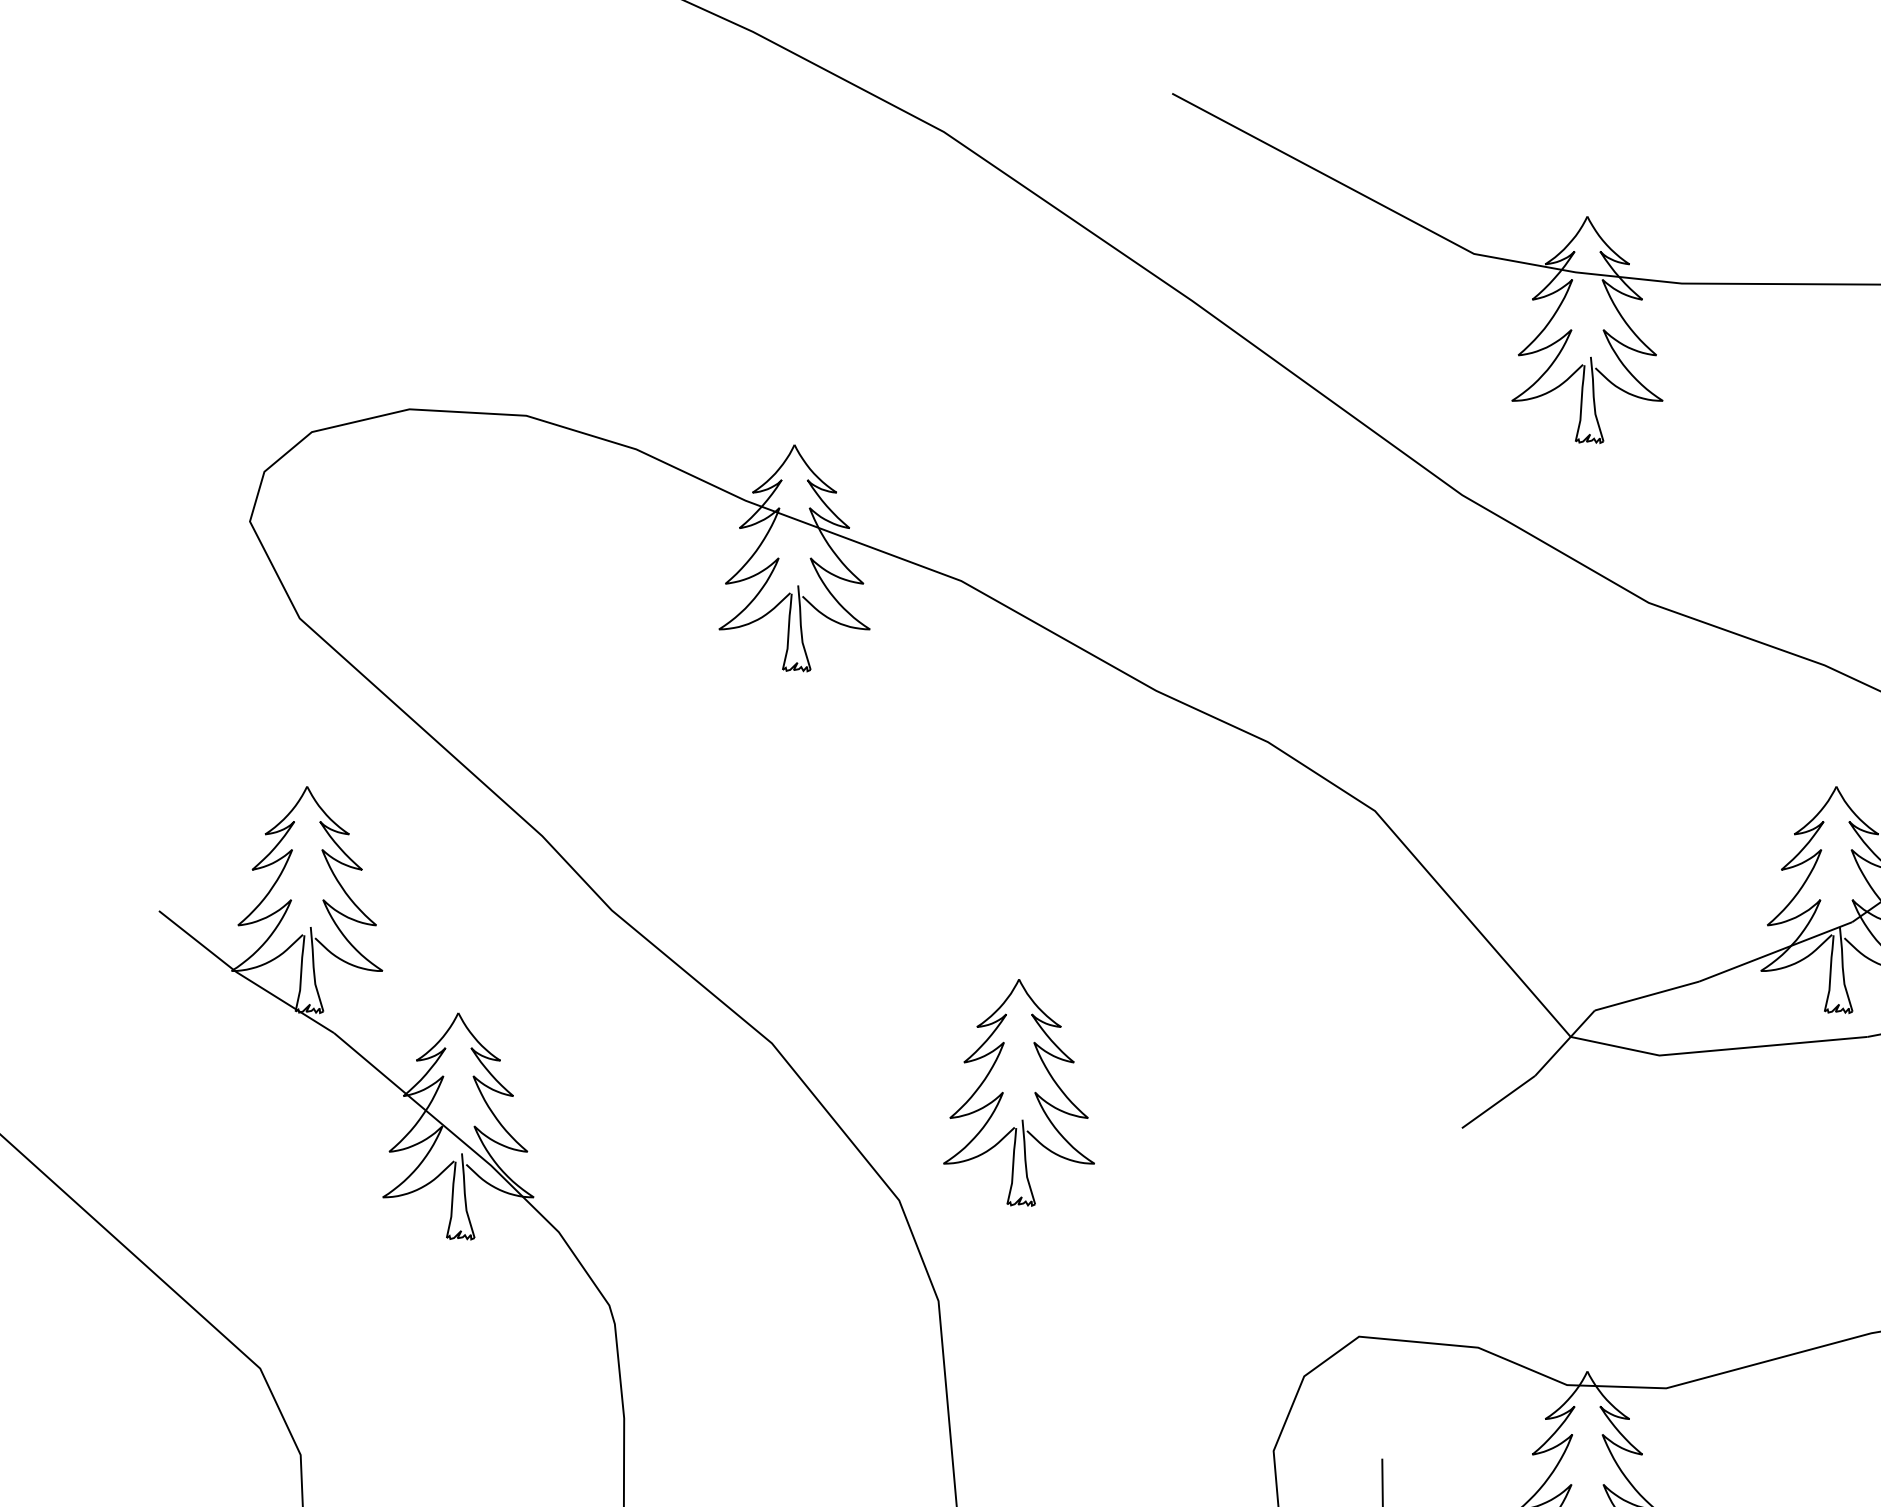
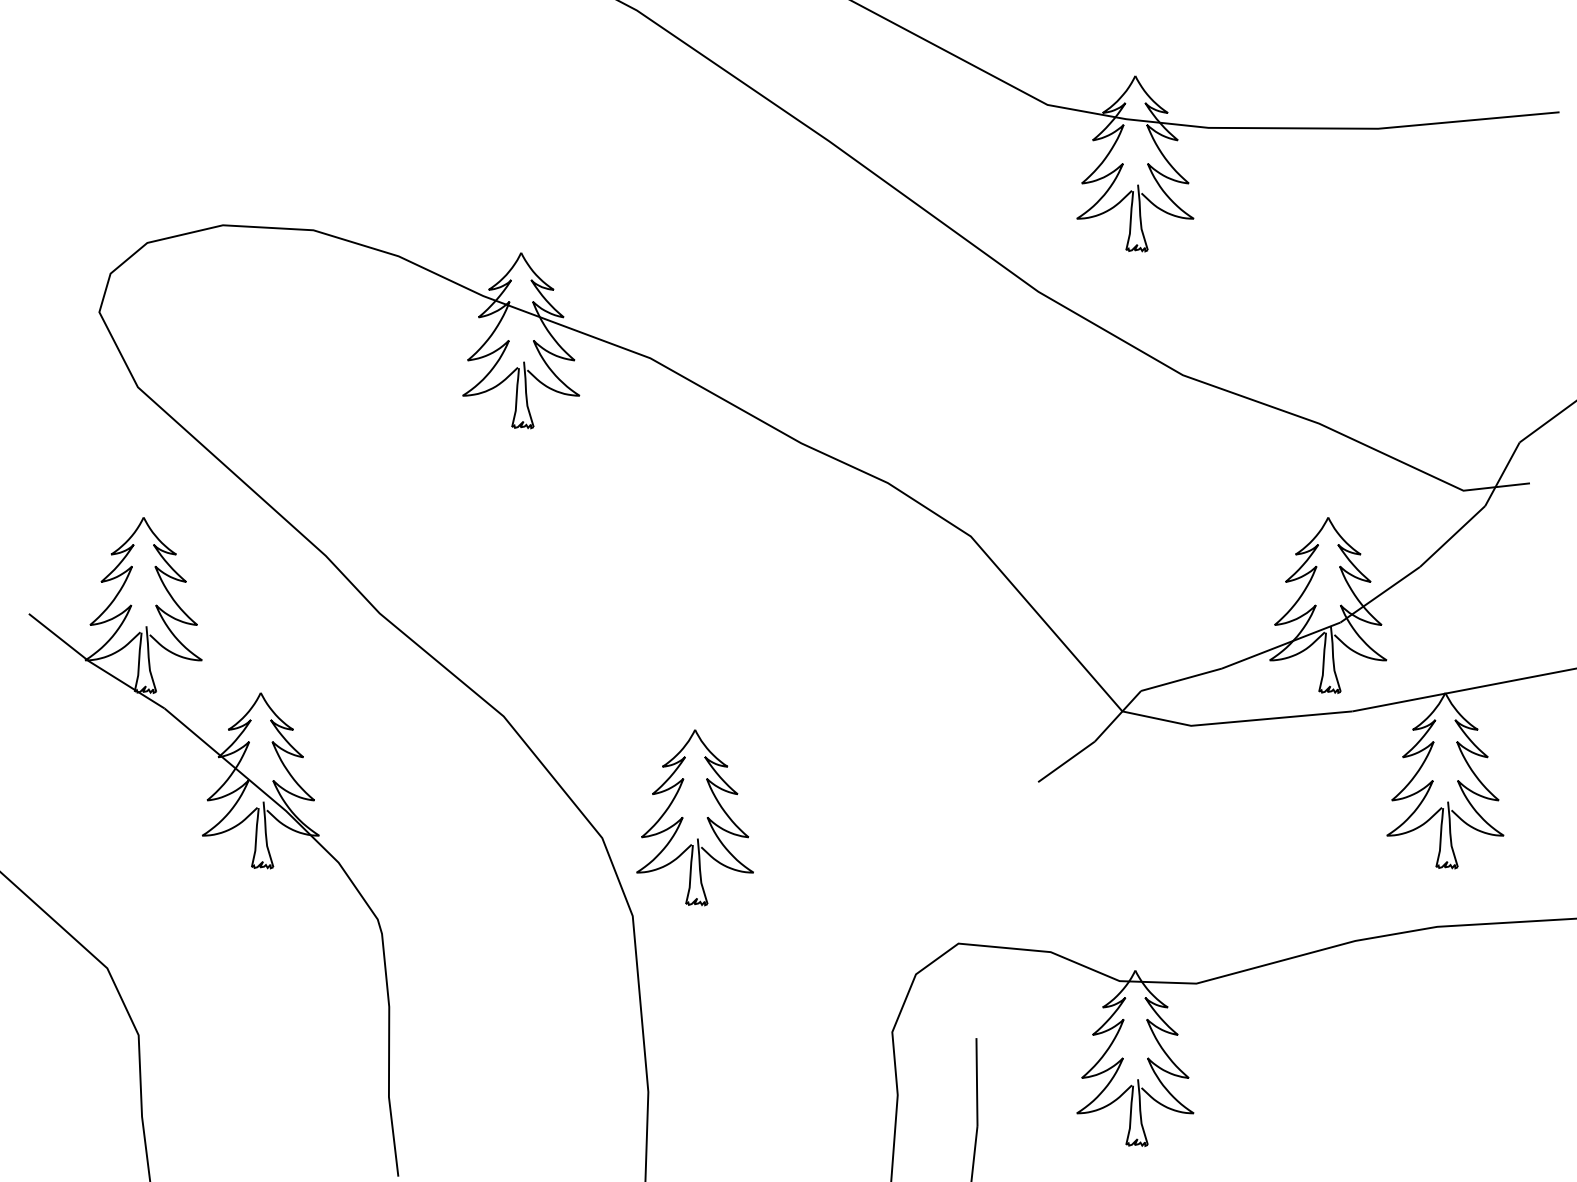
part: (1004, 1092) -> (683, 817), moved

